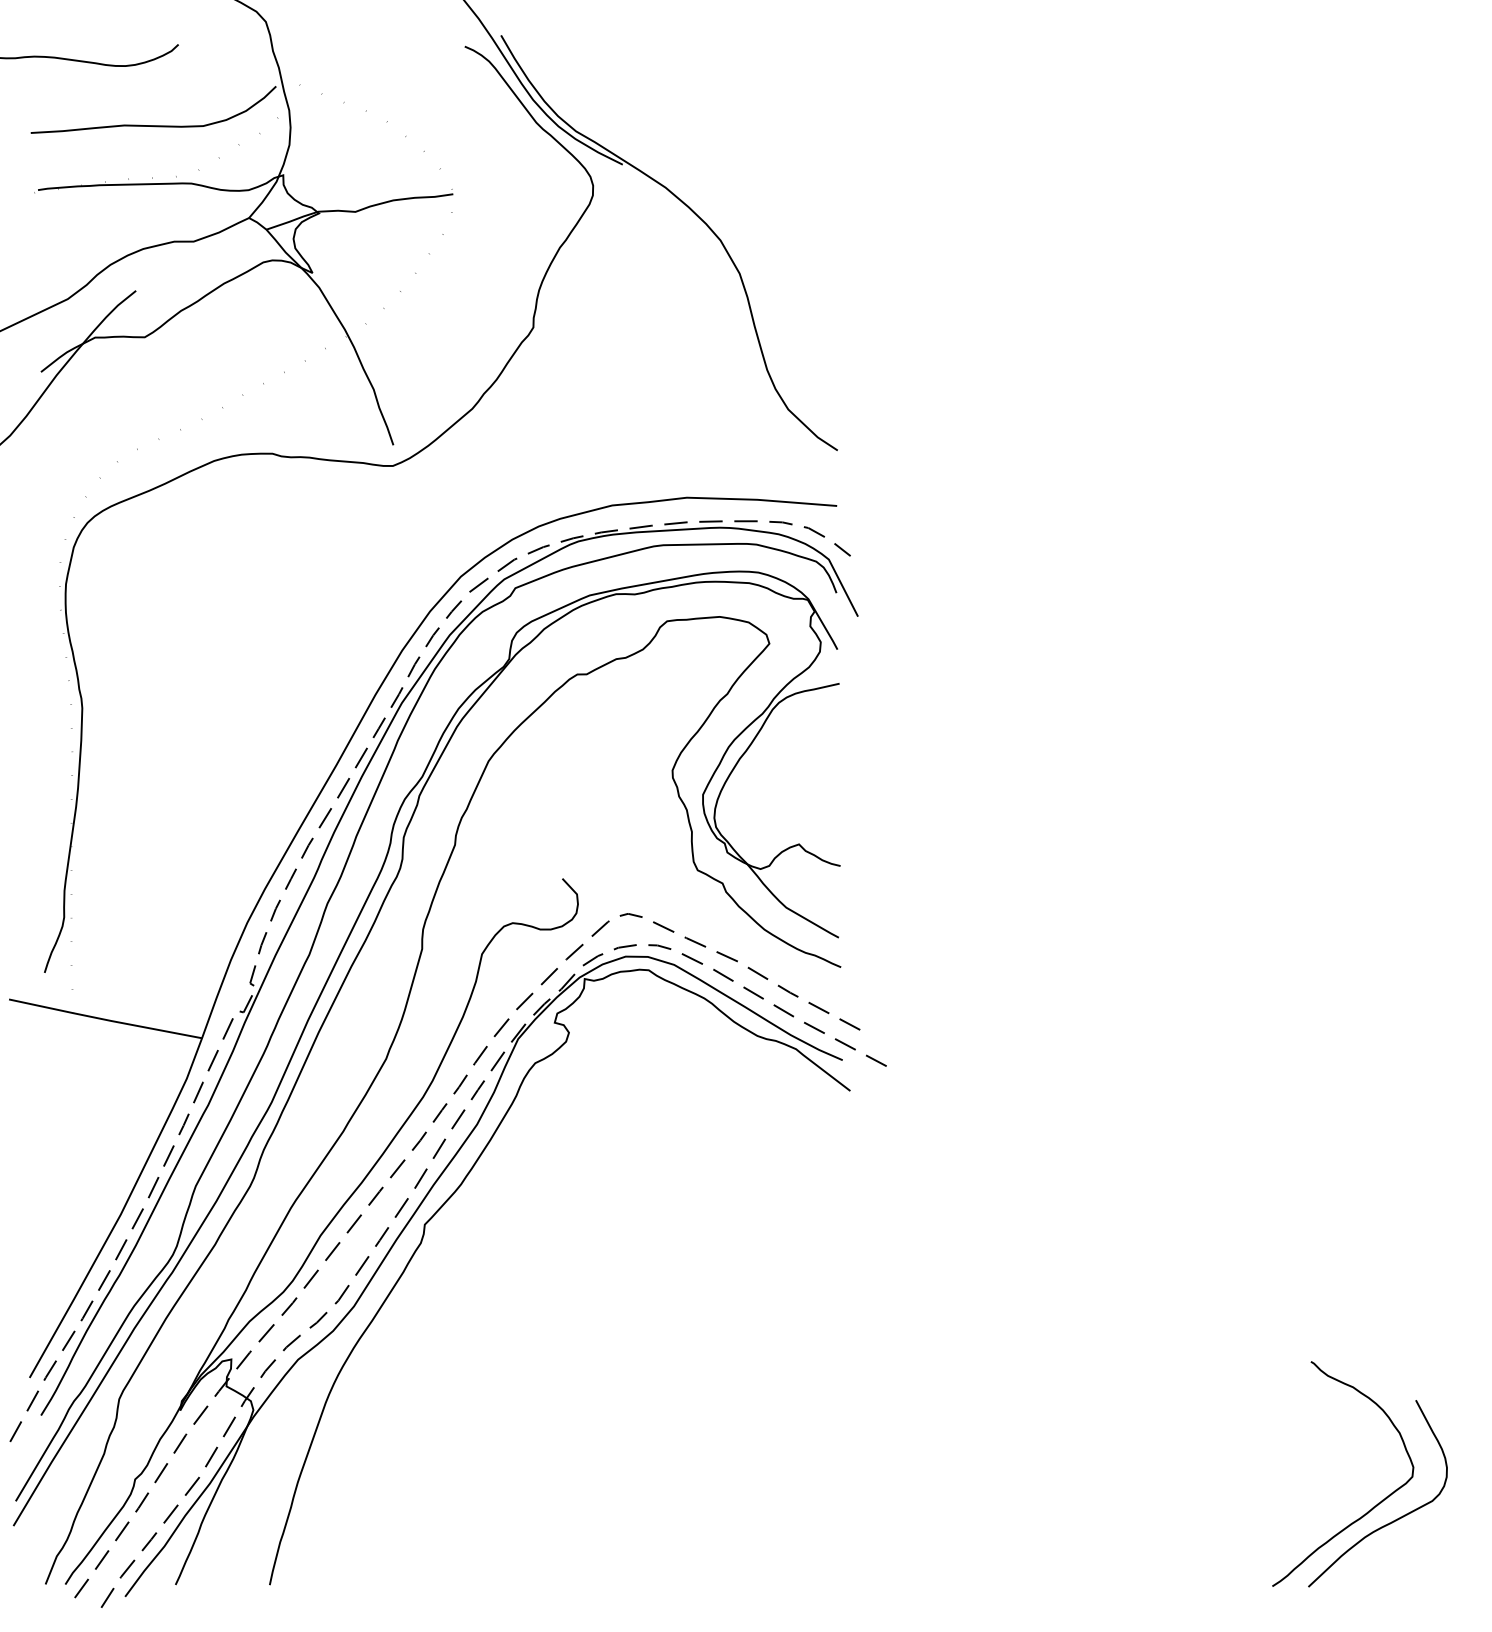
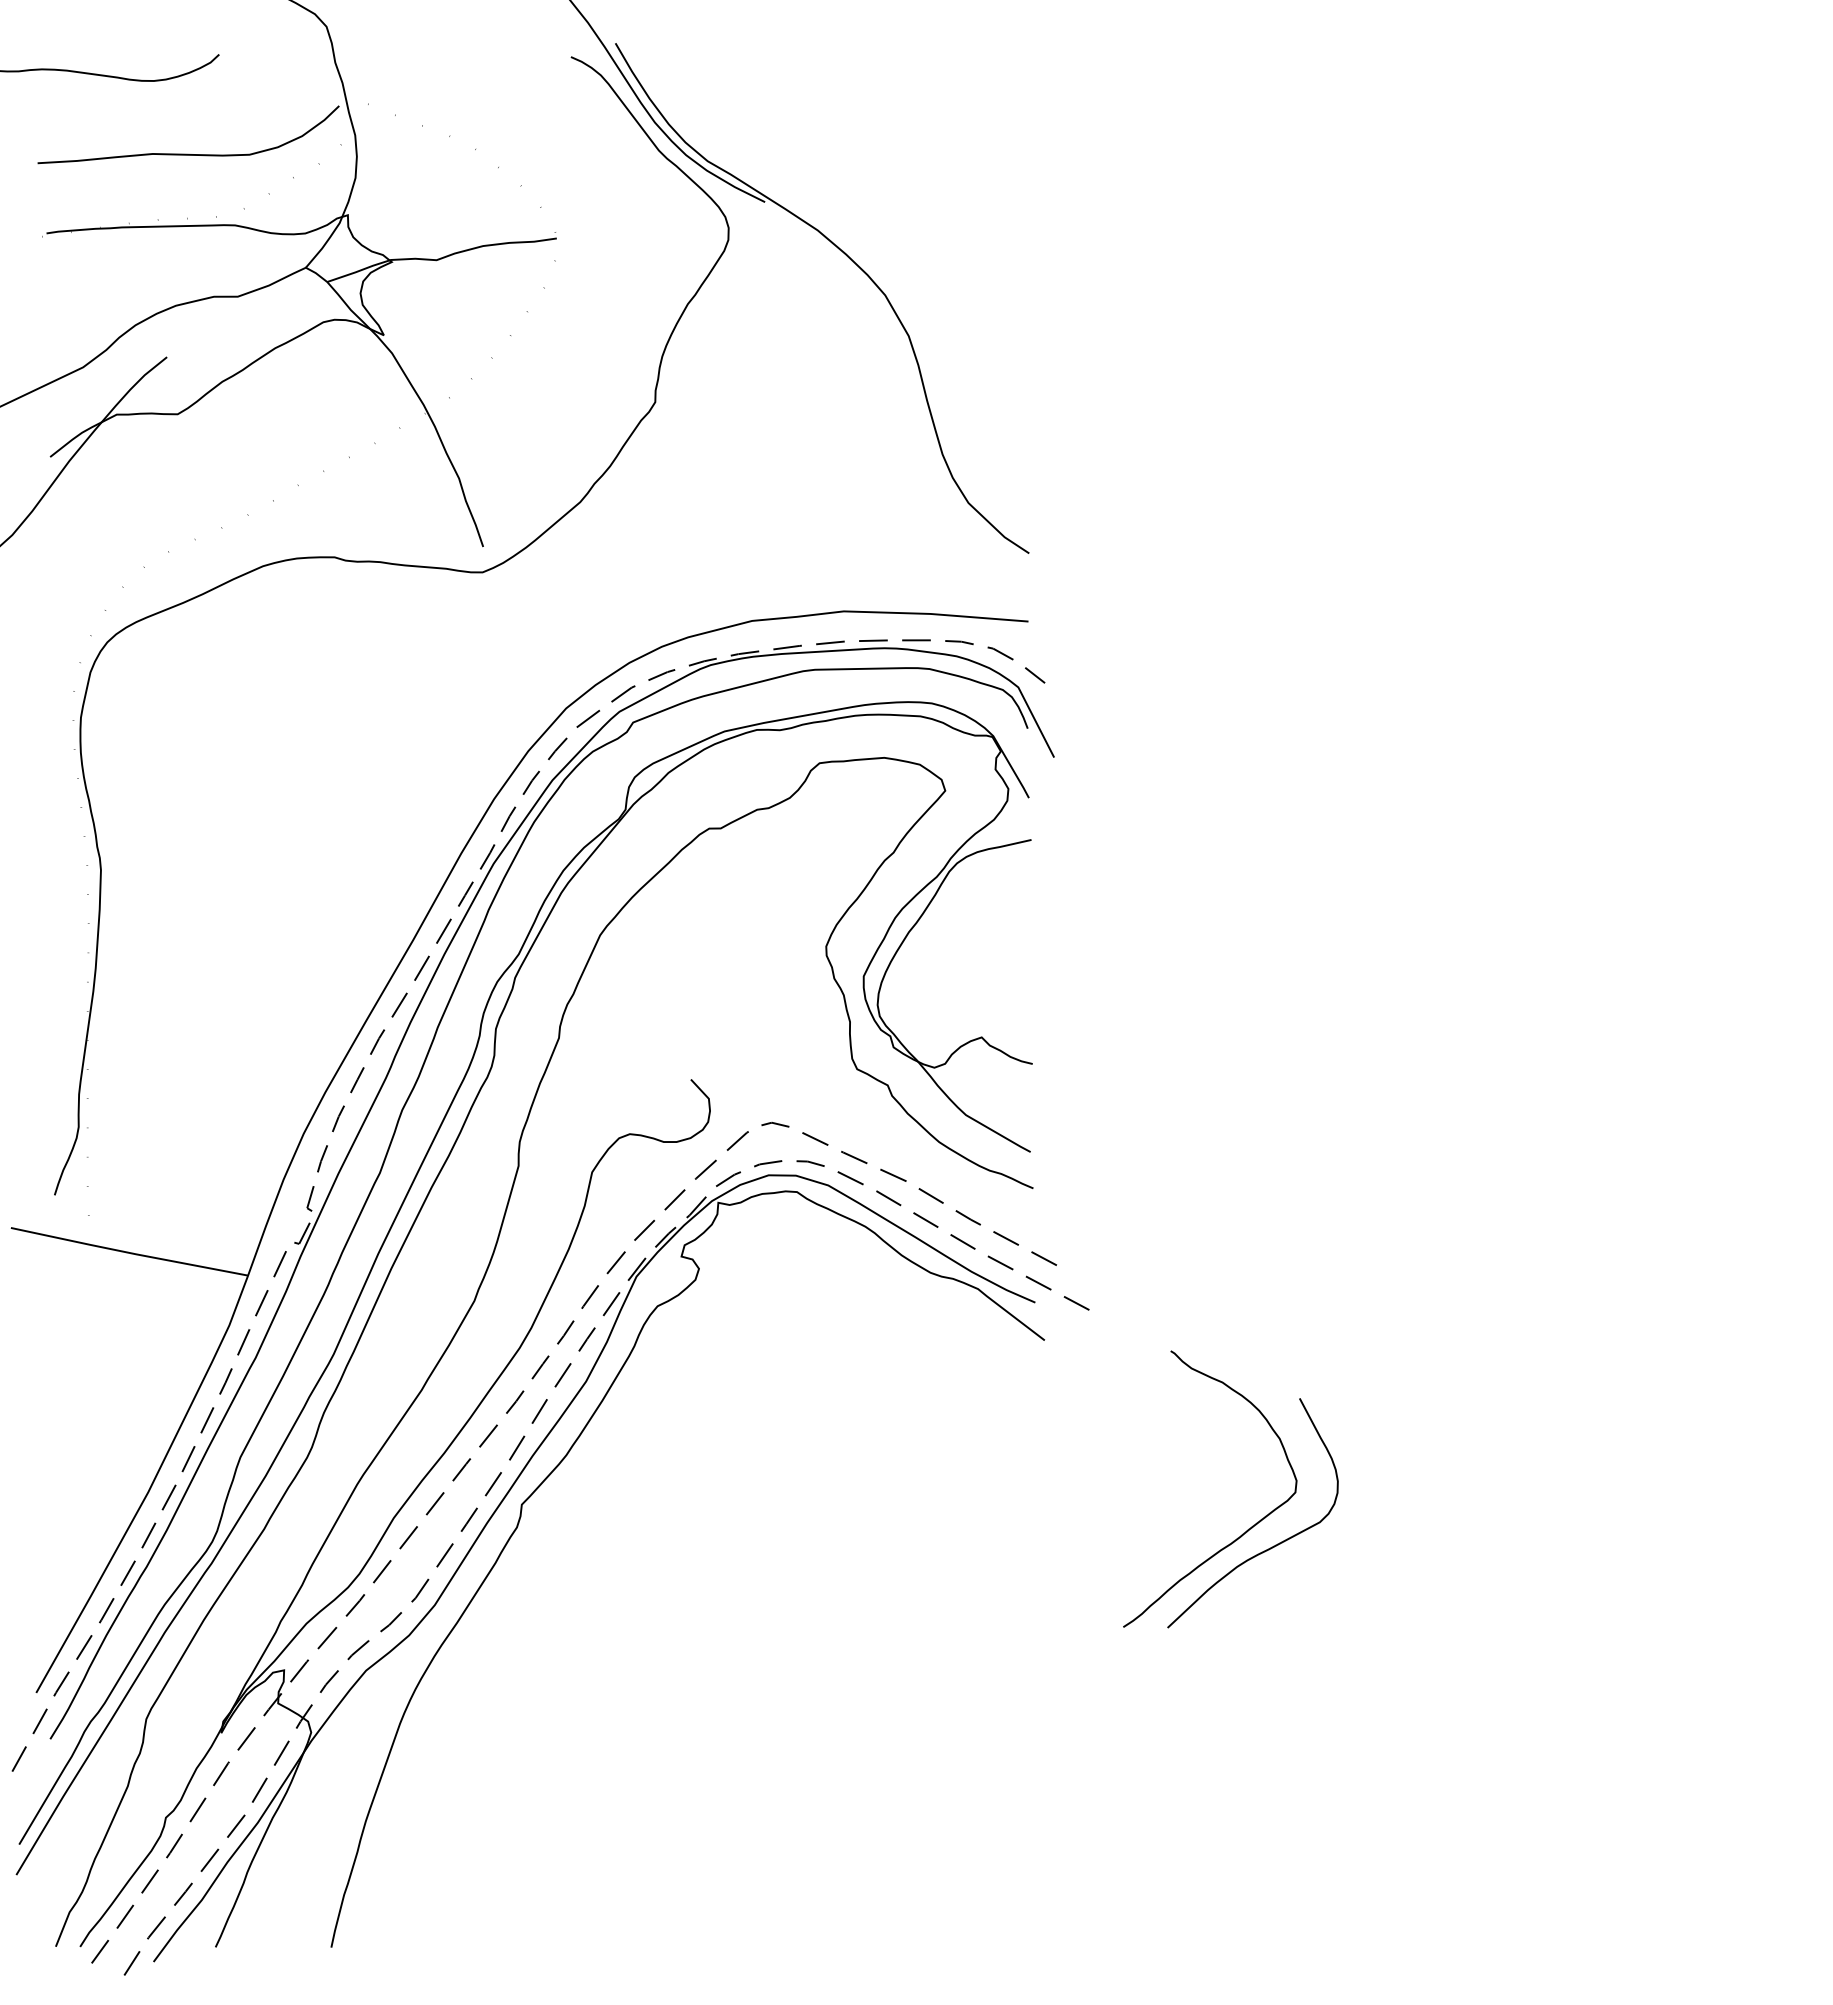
part: (1380, 1501) -> (1256, 1522), moved

